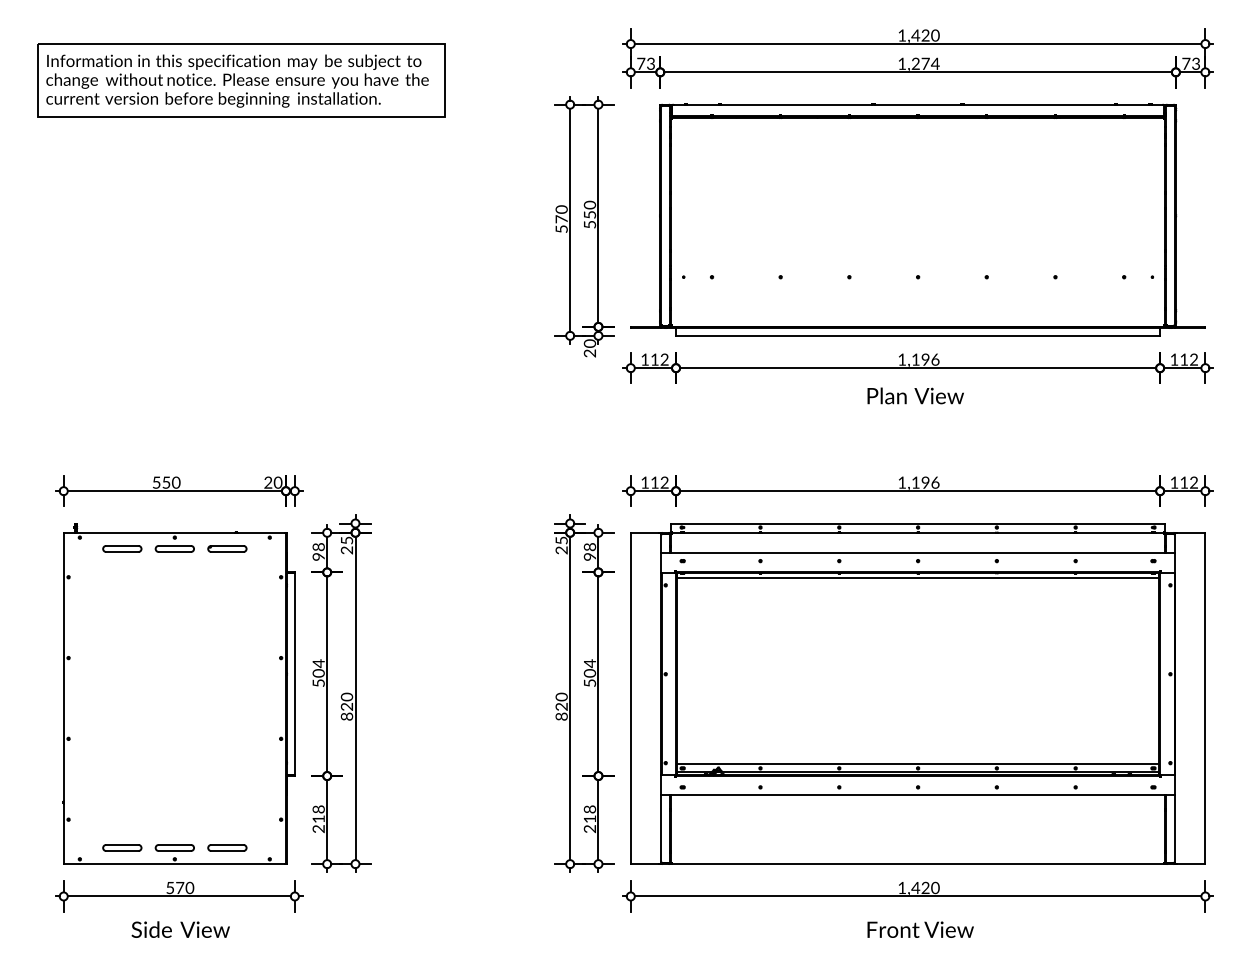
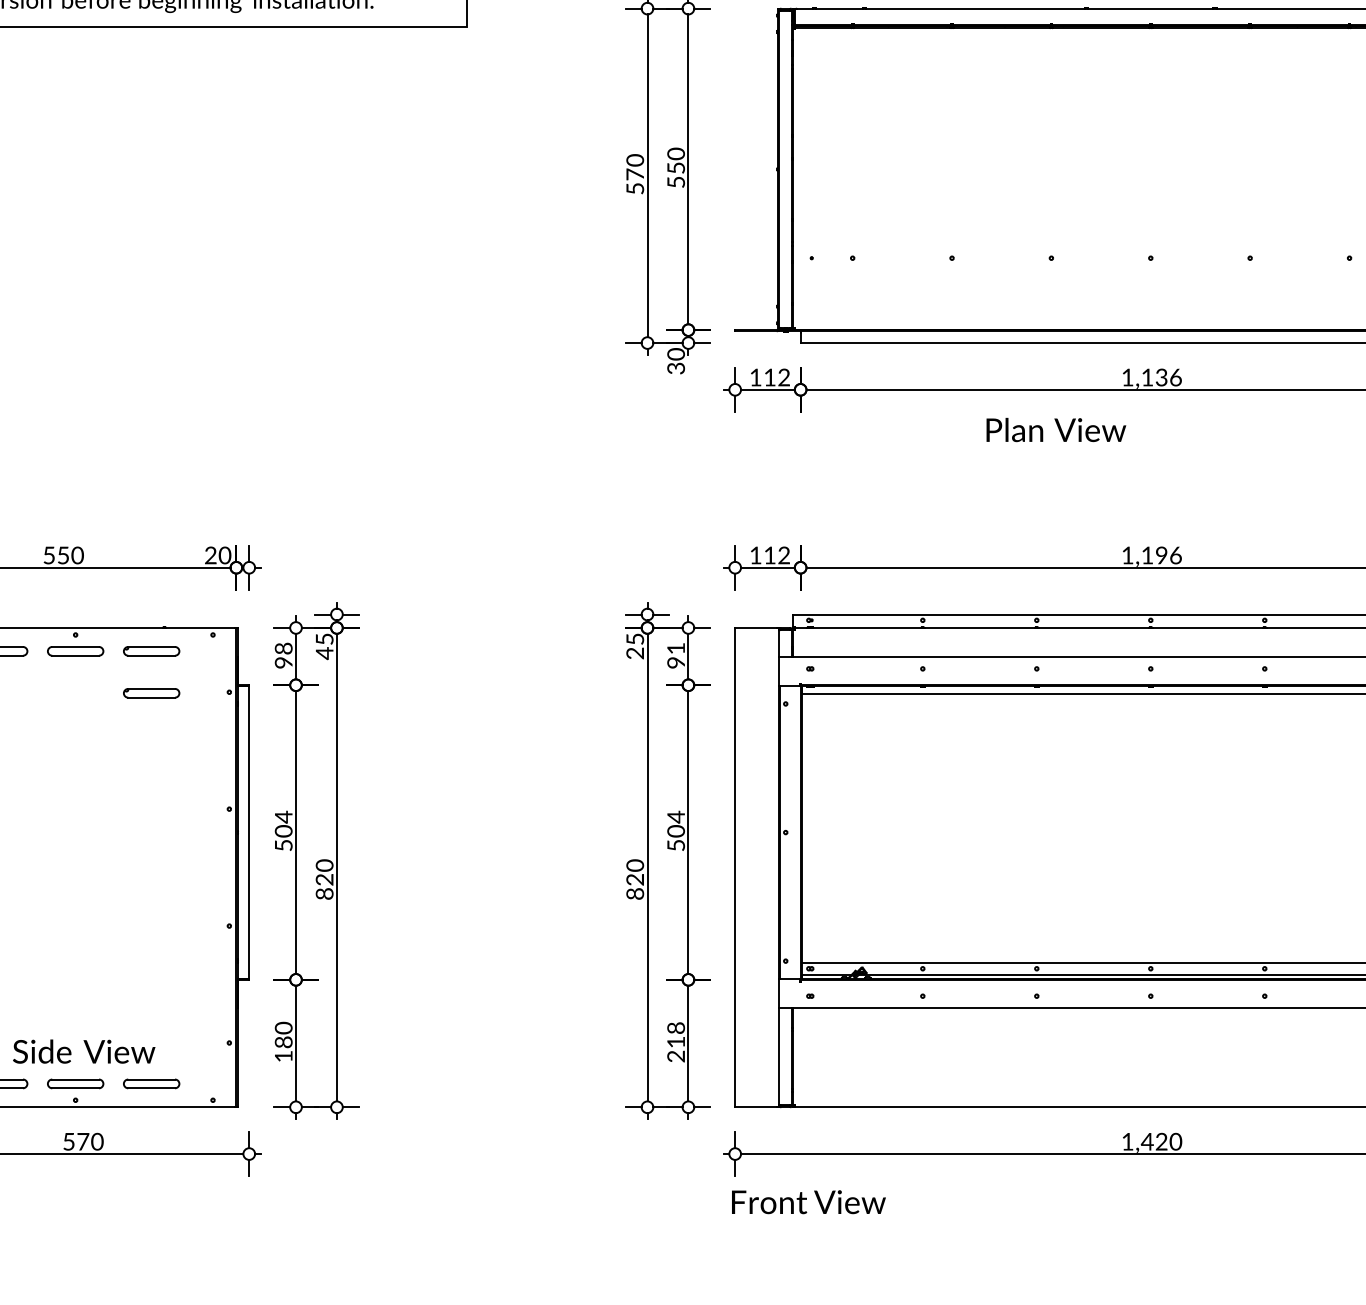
text: (592, 353) -> (679, 368), 20 -> 30
text: (925, 359) -> (1161, 377), 1,196 -> 1,136
text: (915, 395) -> (1055, 429), moved
text: (589, 547) -> (675, 649), 98 -> 91
text: (346, 550) -> (323, 653), 25 -> 45
part: (227, 577) -> (151, 692), added
text: (318, 819) -> (283, 1042), 218 -> 180
text: (180, 929) -> (83, 1051), moved
text: (920, 929) -> (808, 1201), moved

